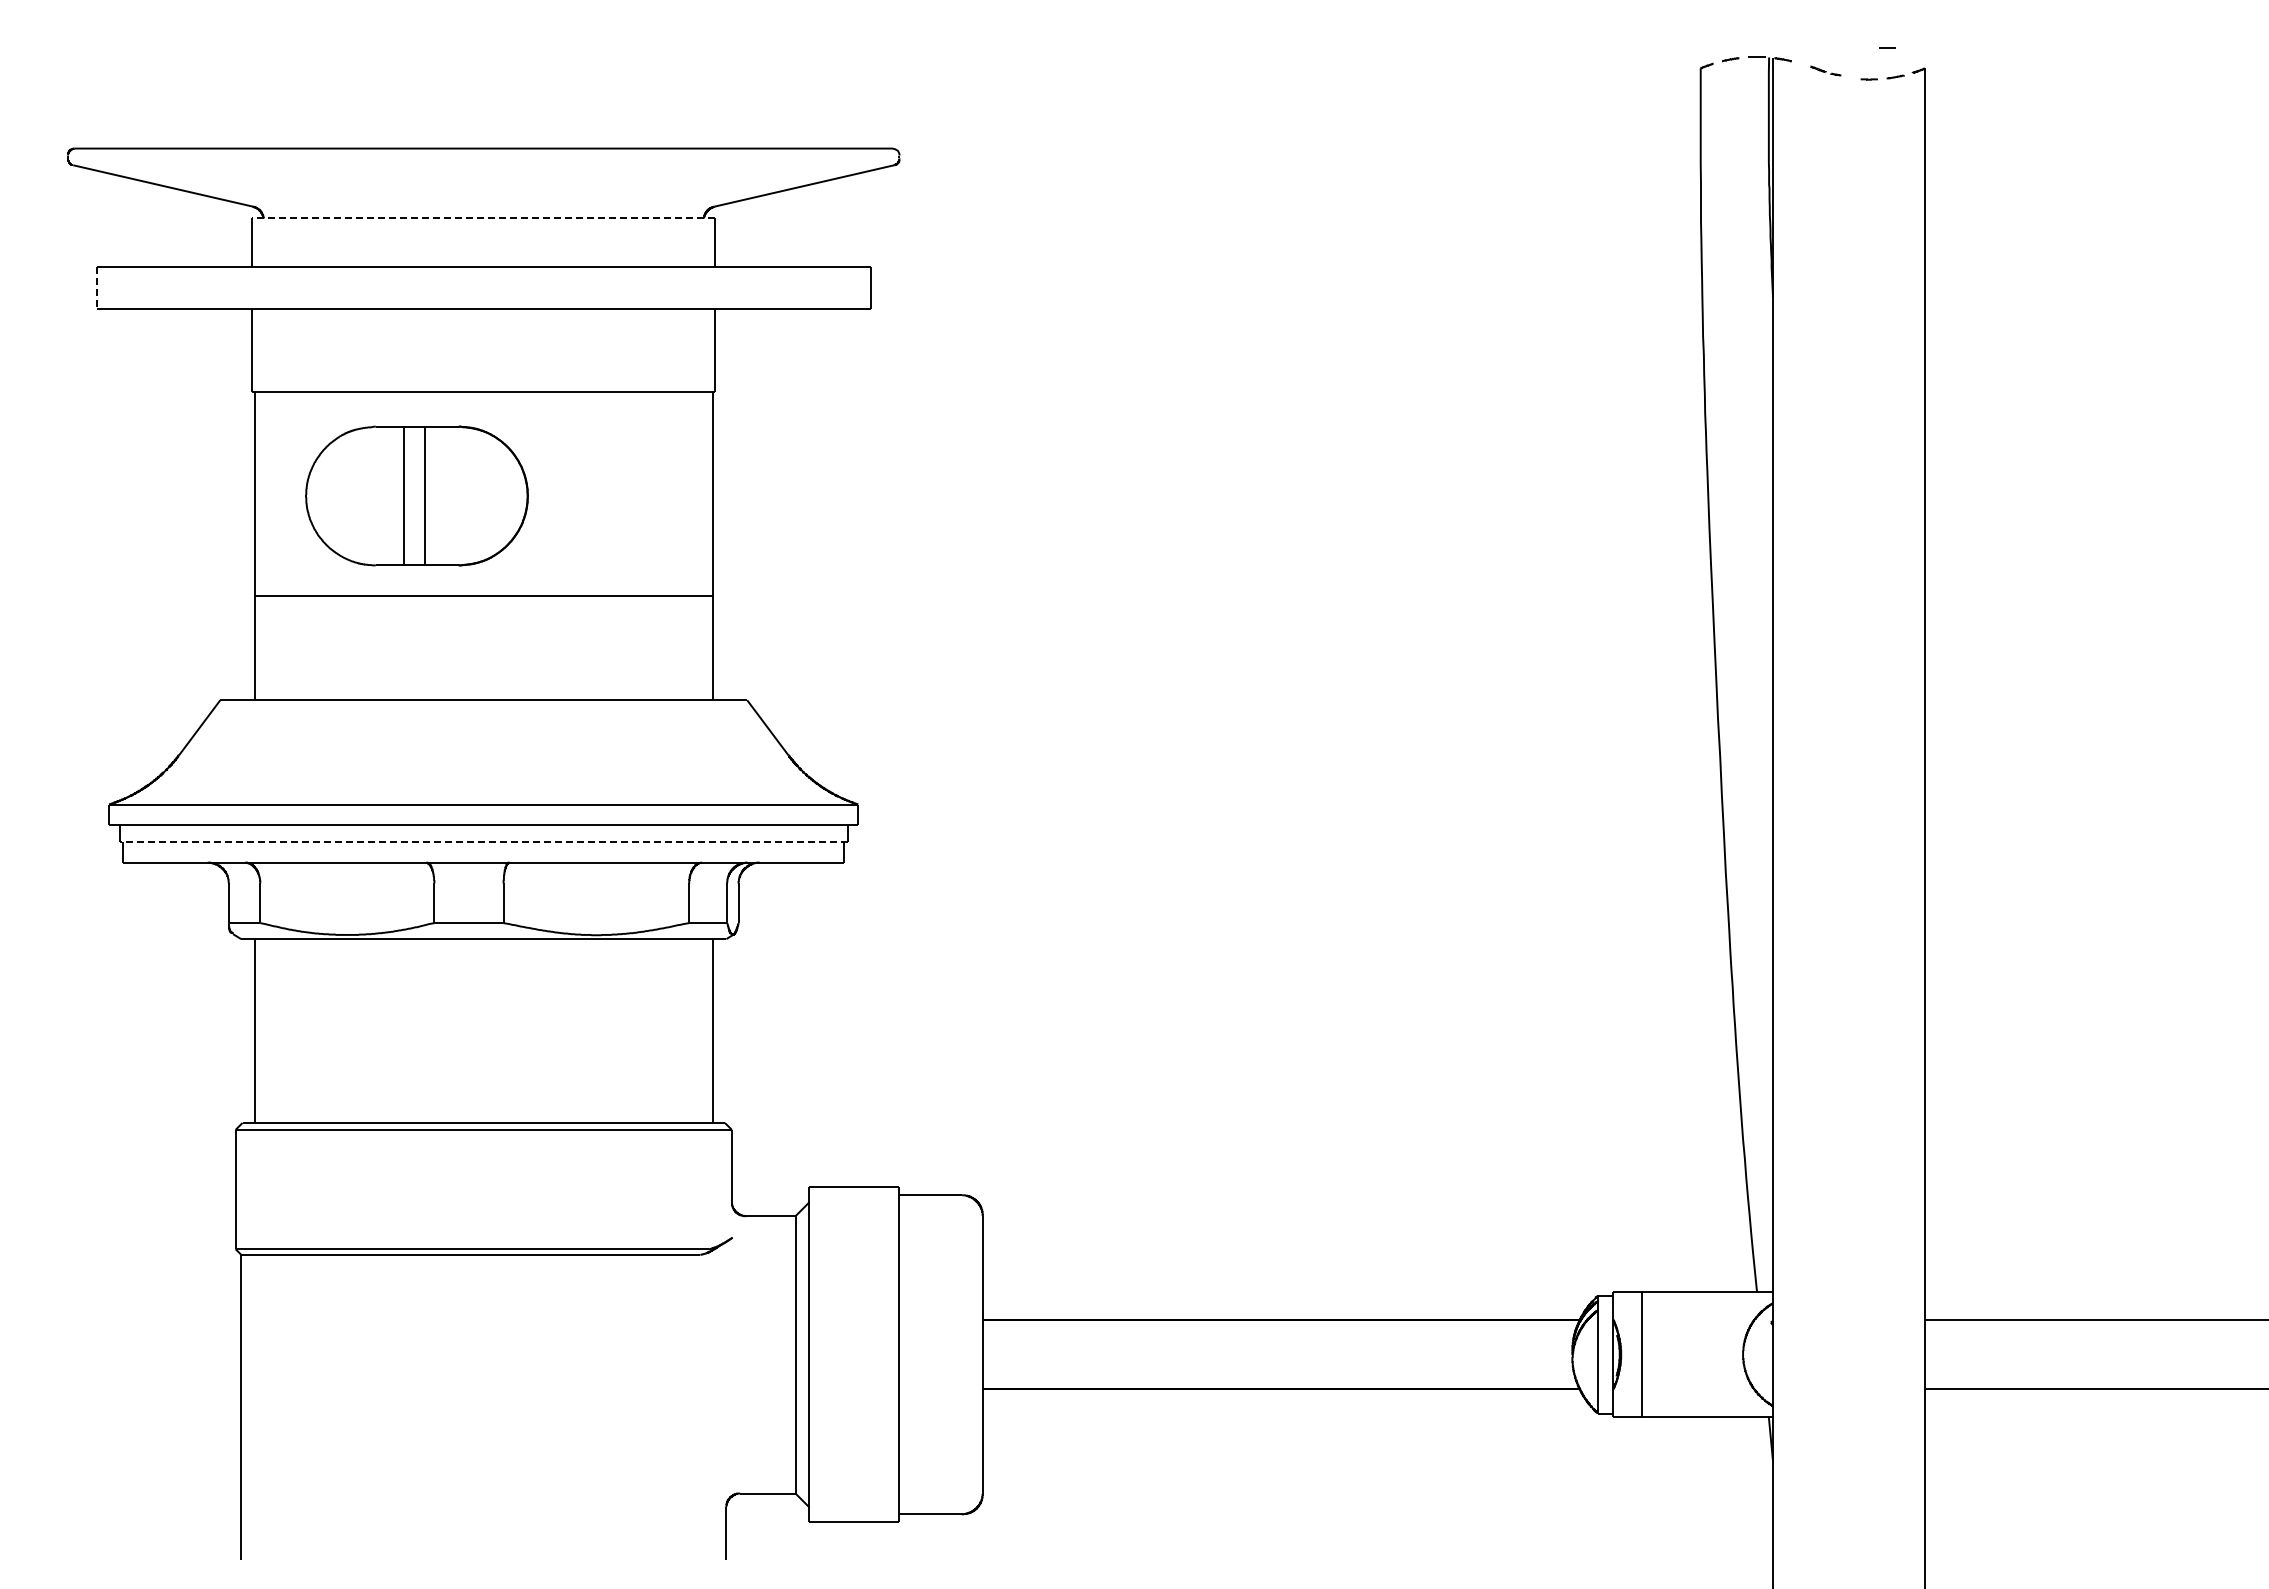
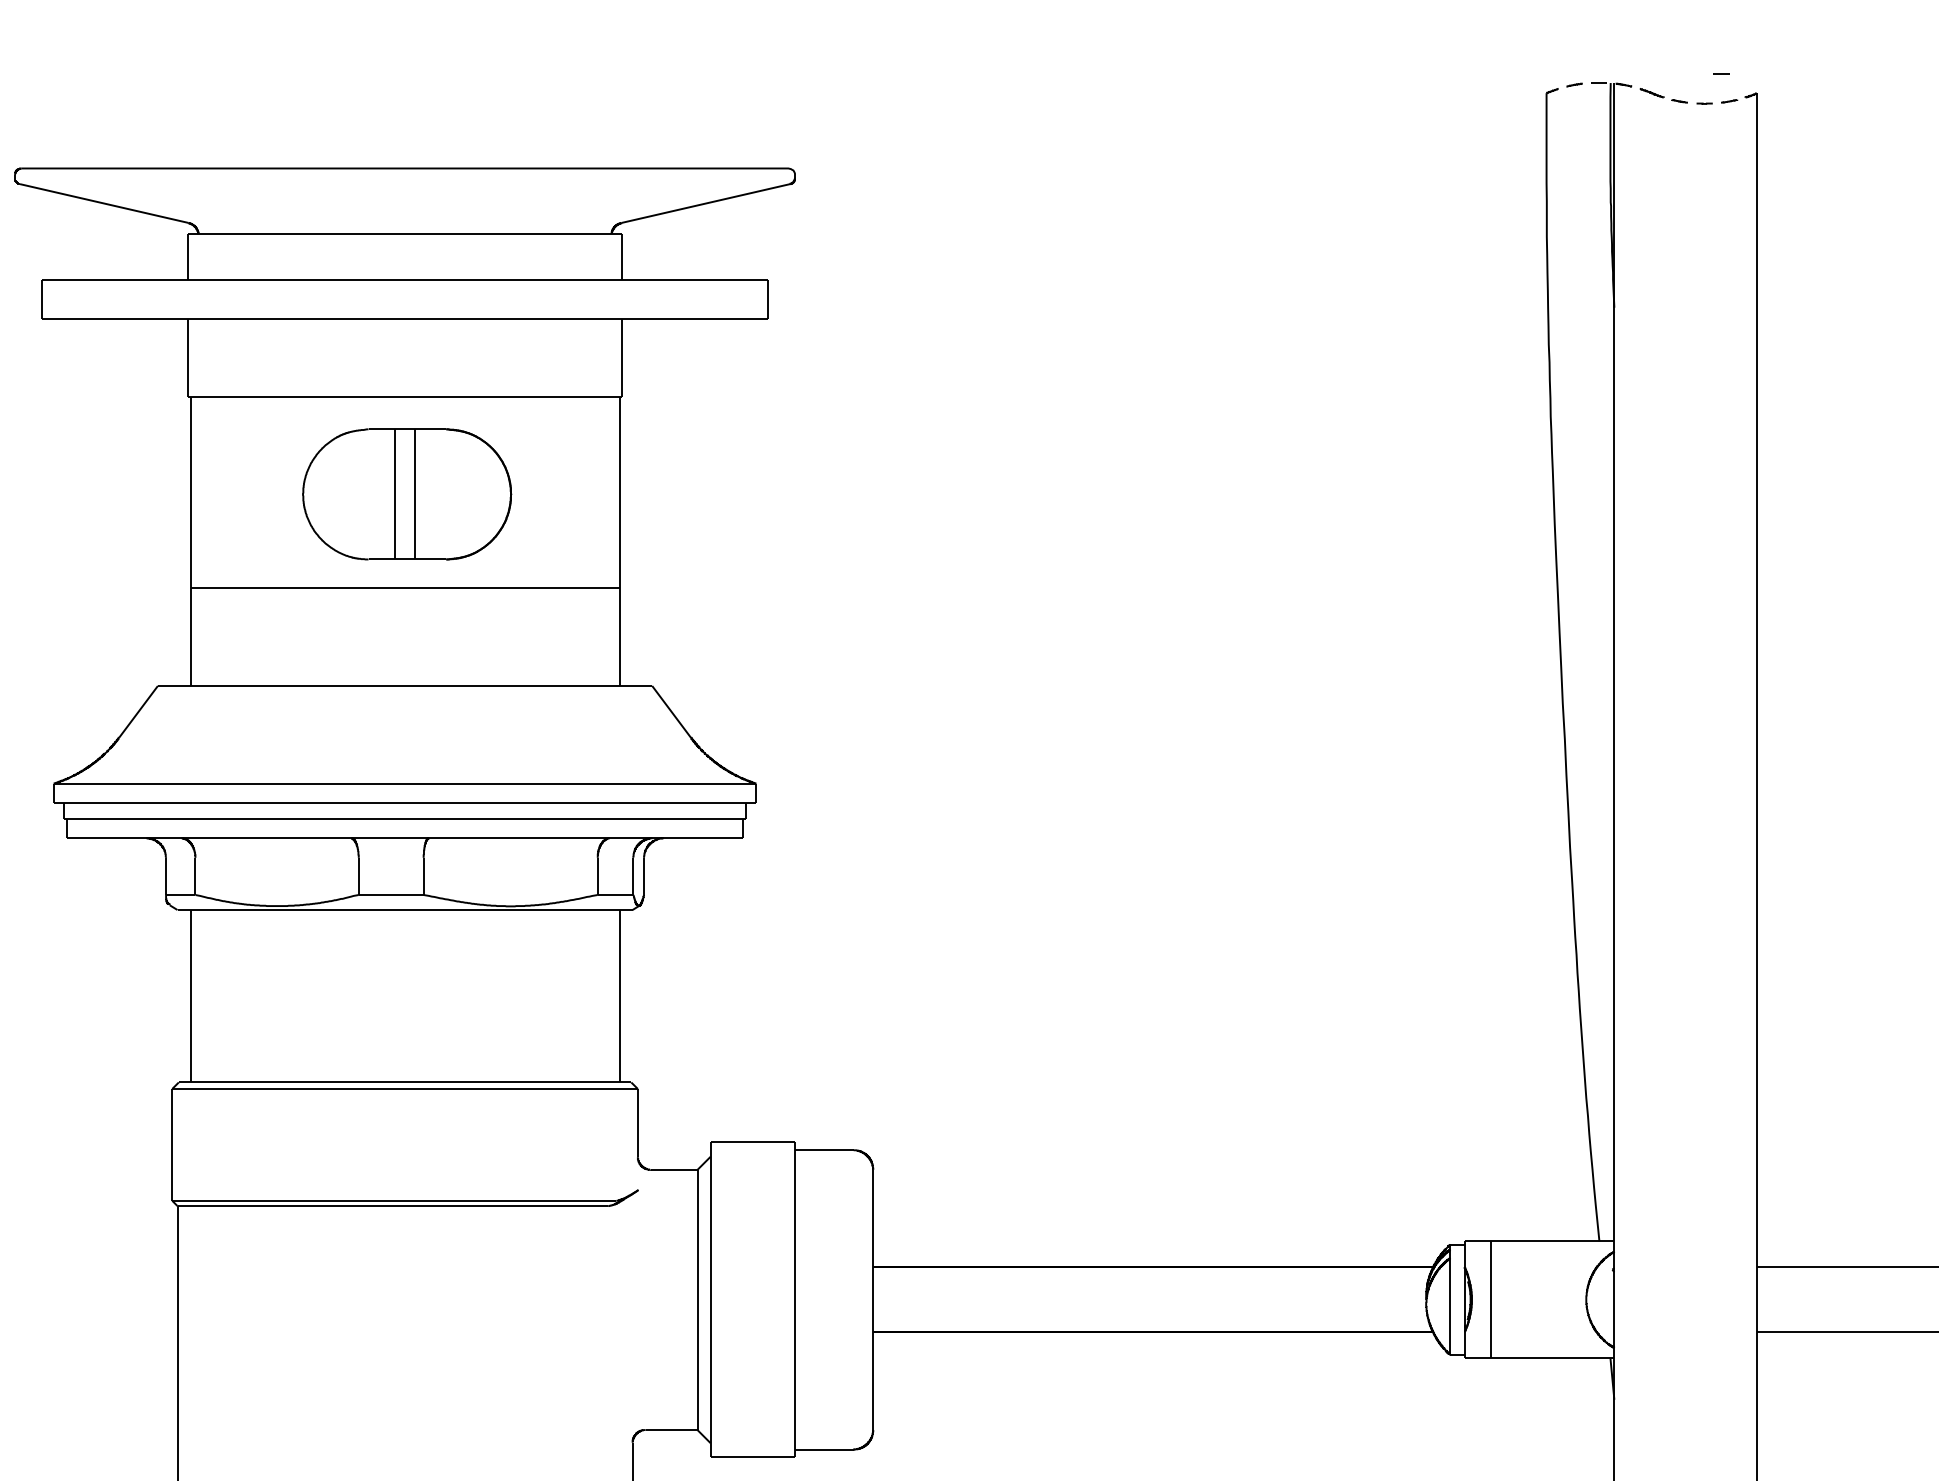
part: (1825, 70) -> (1663, 95), size x1.67
line: (483, 218) -> (404, 234), dashed -> solid
line: (96, 287) -> (41, 298), dashed -> solid
part: (416, 495) -> (406, 493), moved
line: (483, 841) -> (404, 818), dashed -> solid

